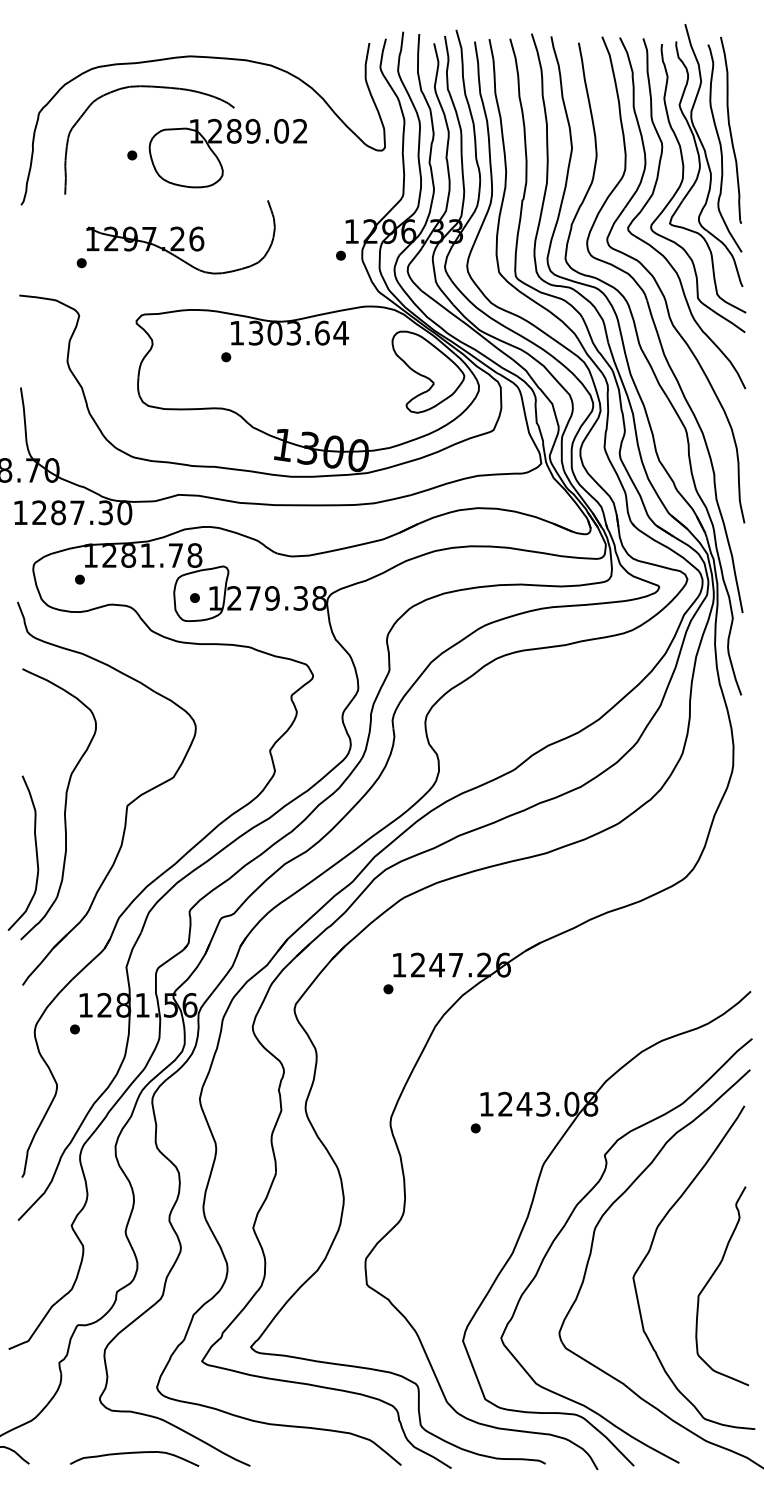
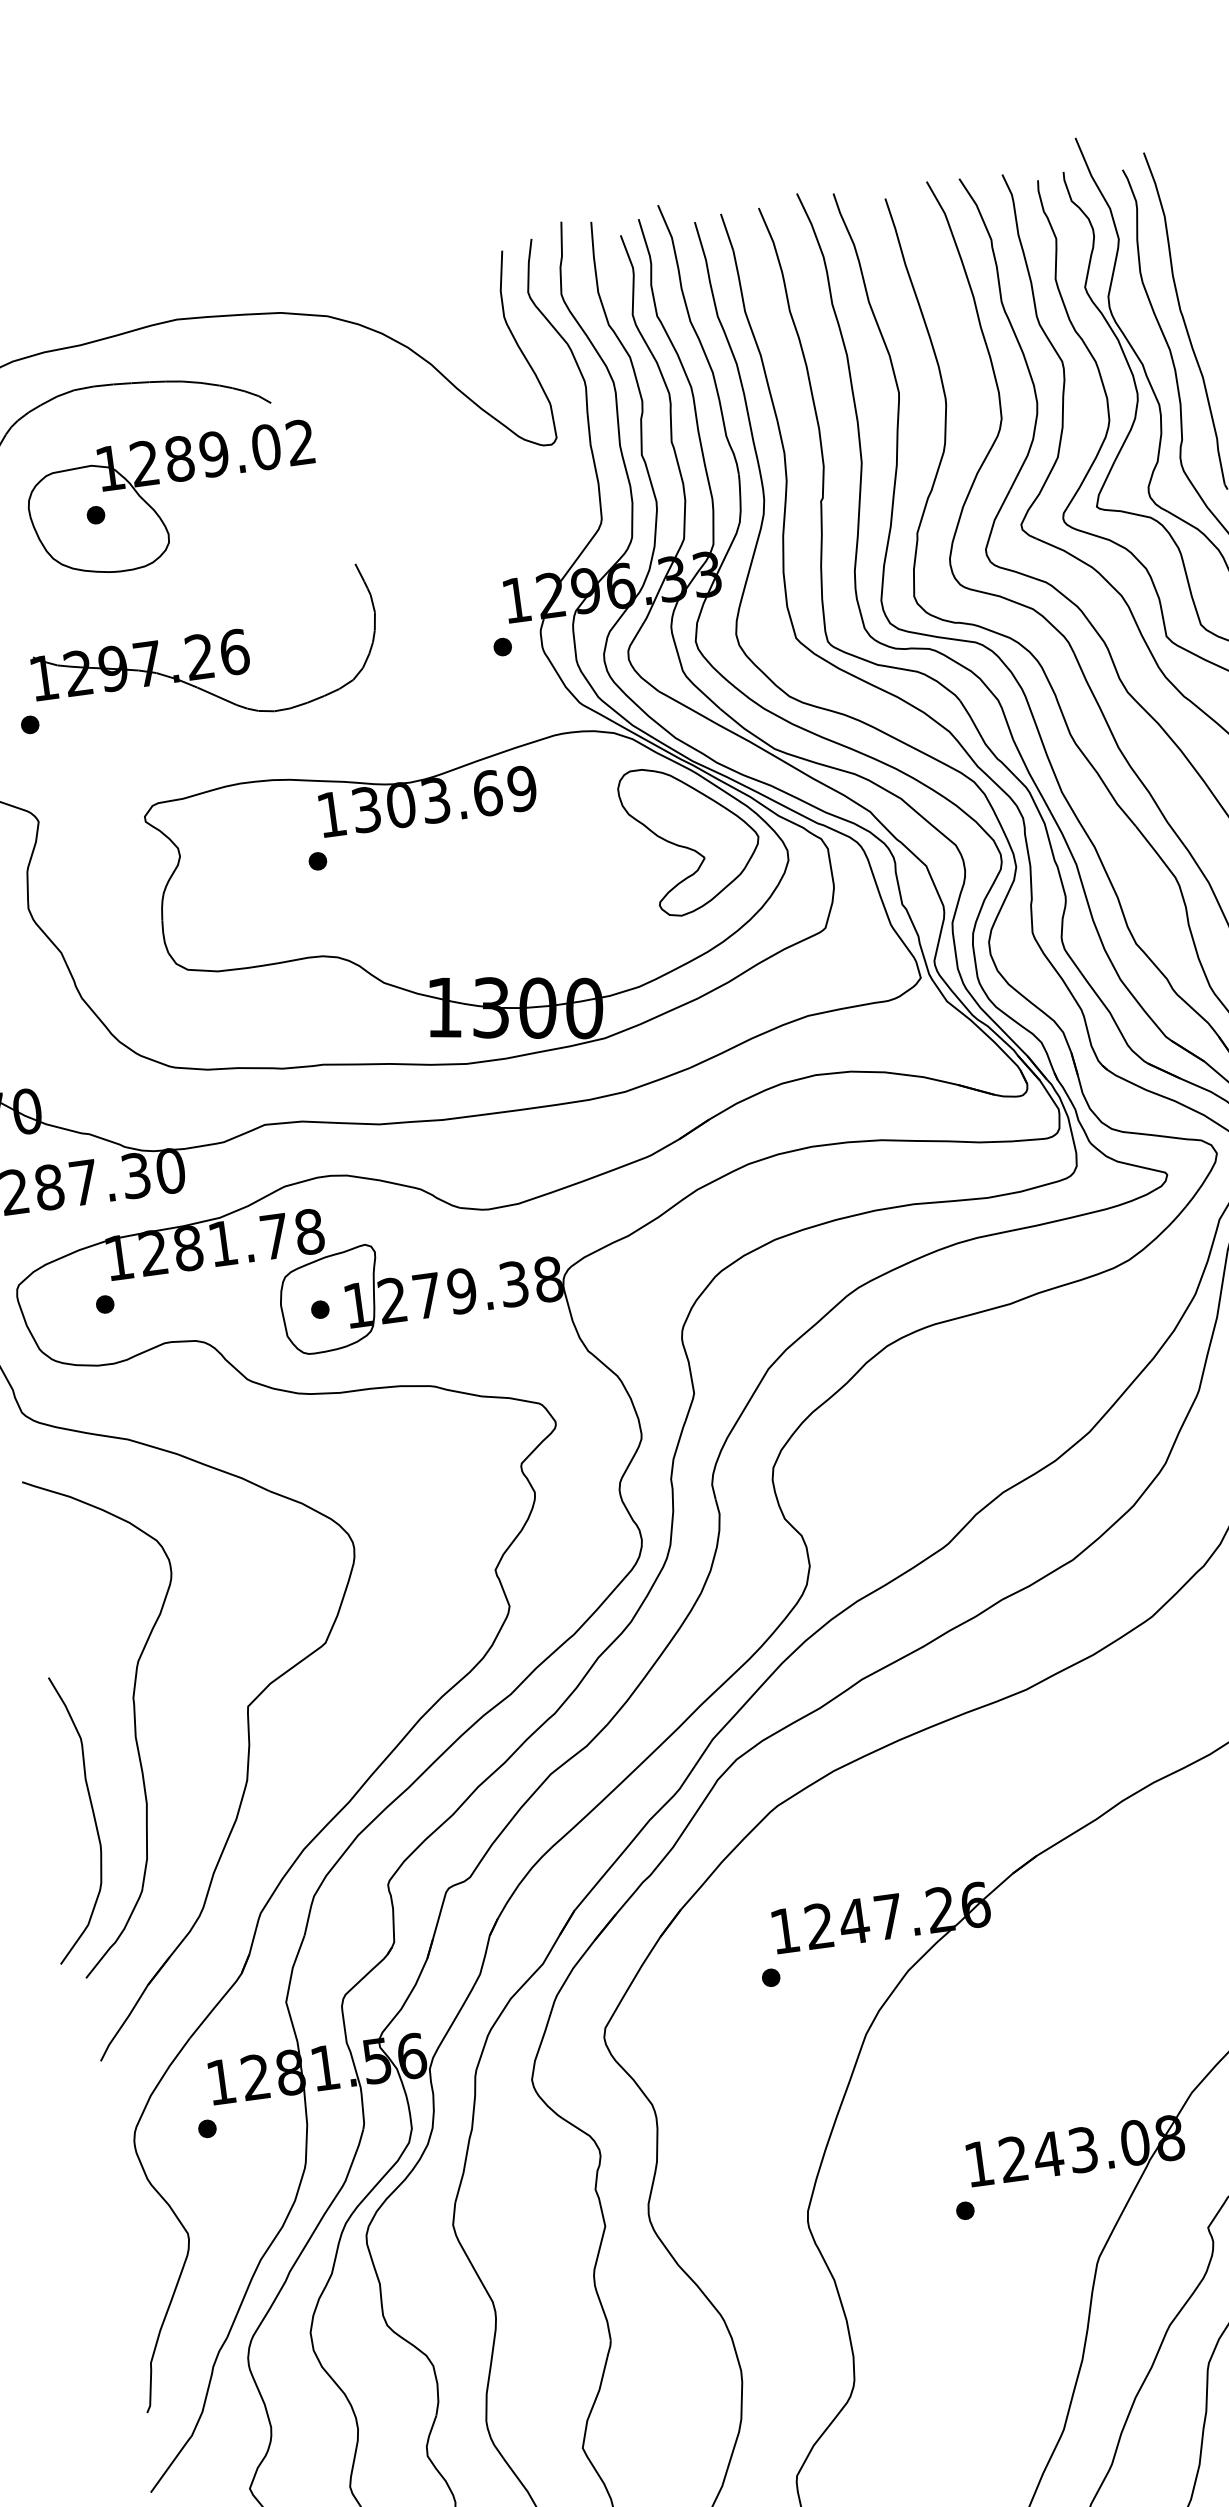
part: (218, 157) -> (157, 510), moved
text: (340, 332) -> (520, 787), 1303.64 -> 1303.69

